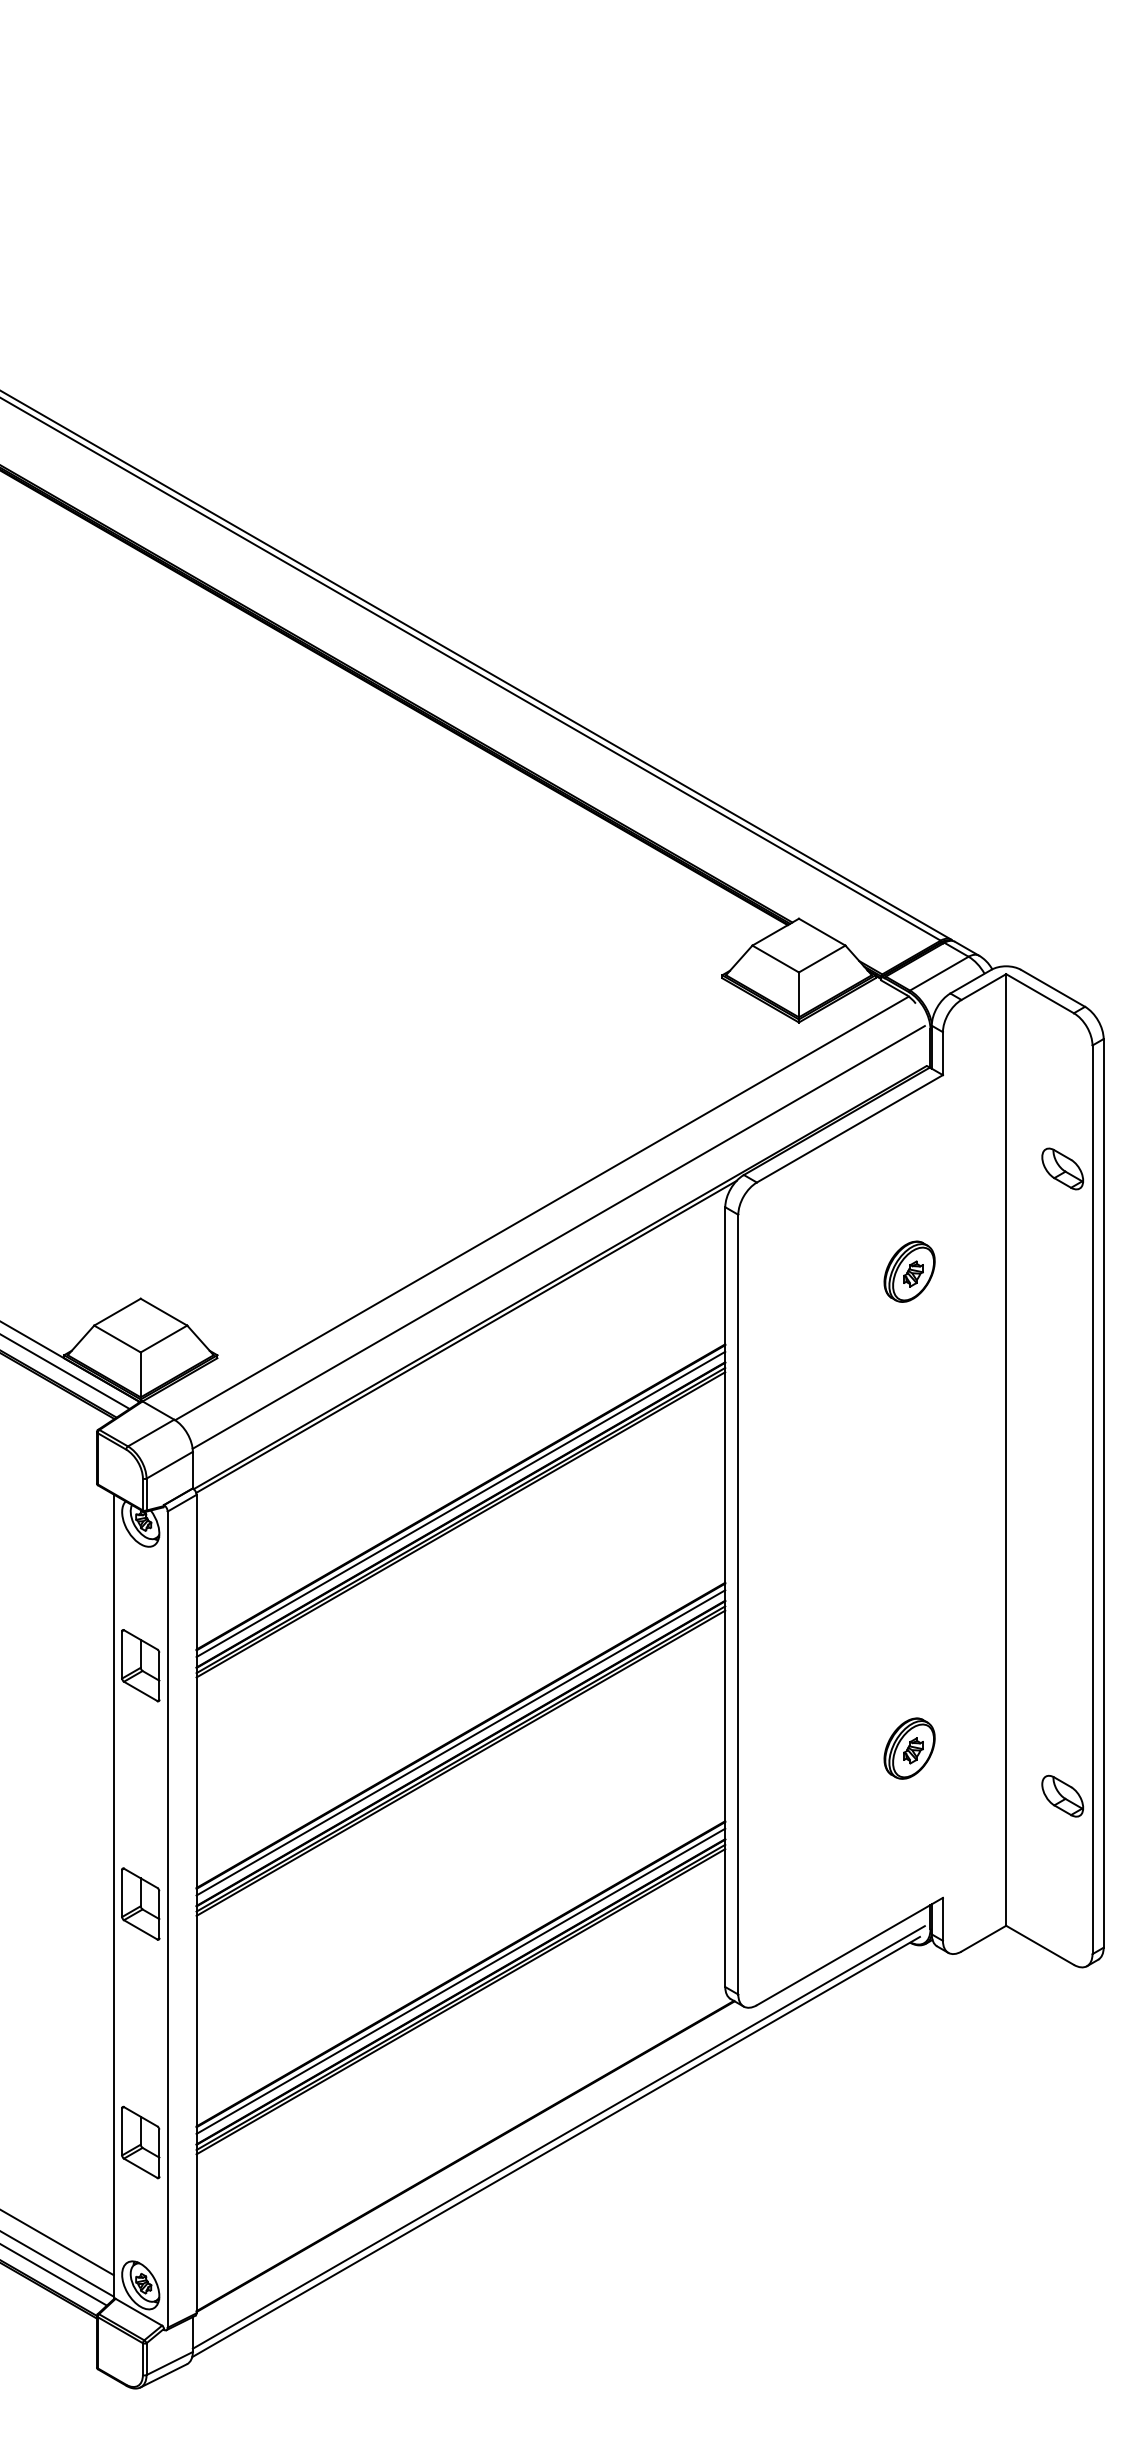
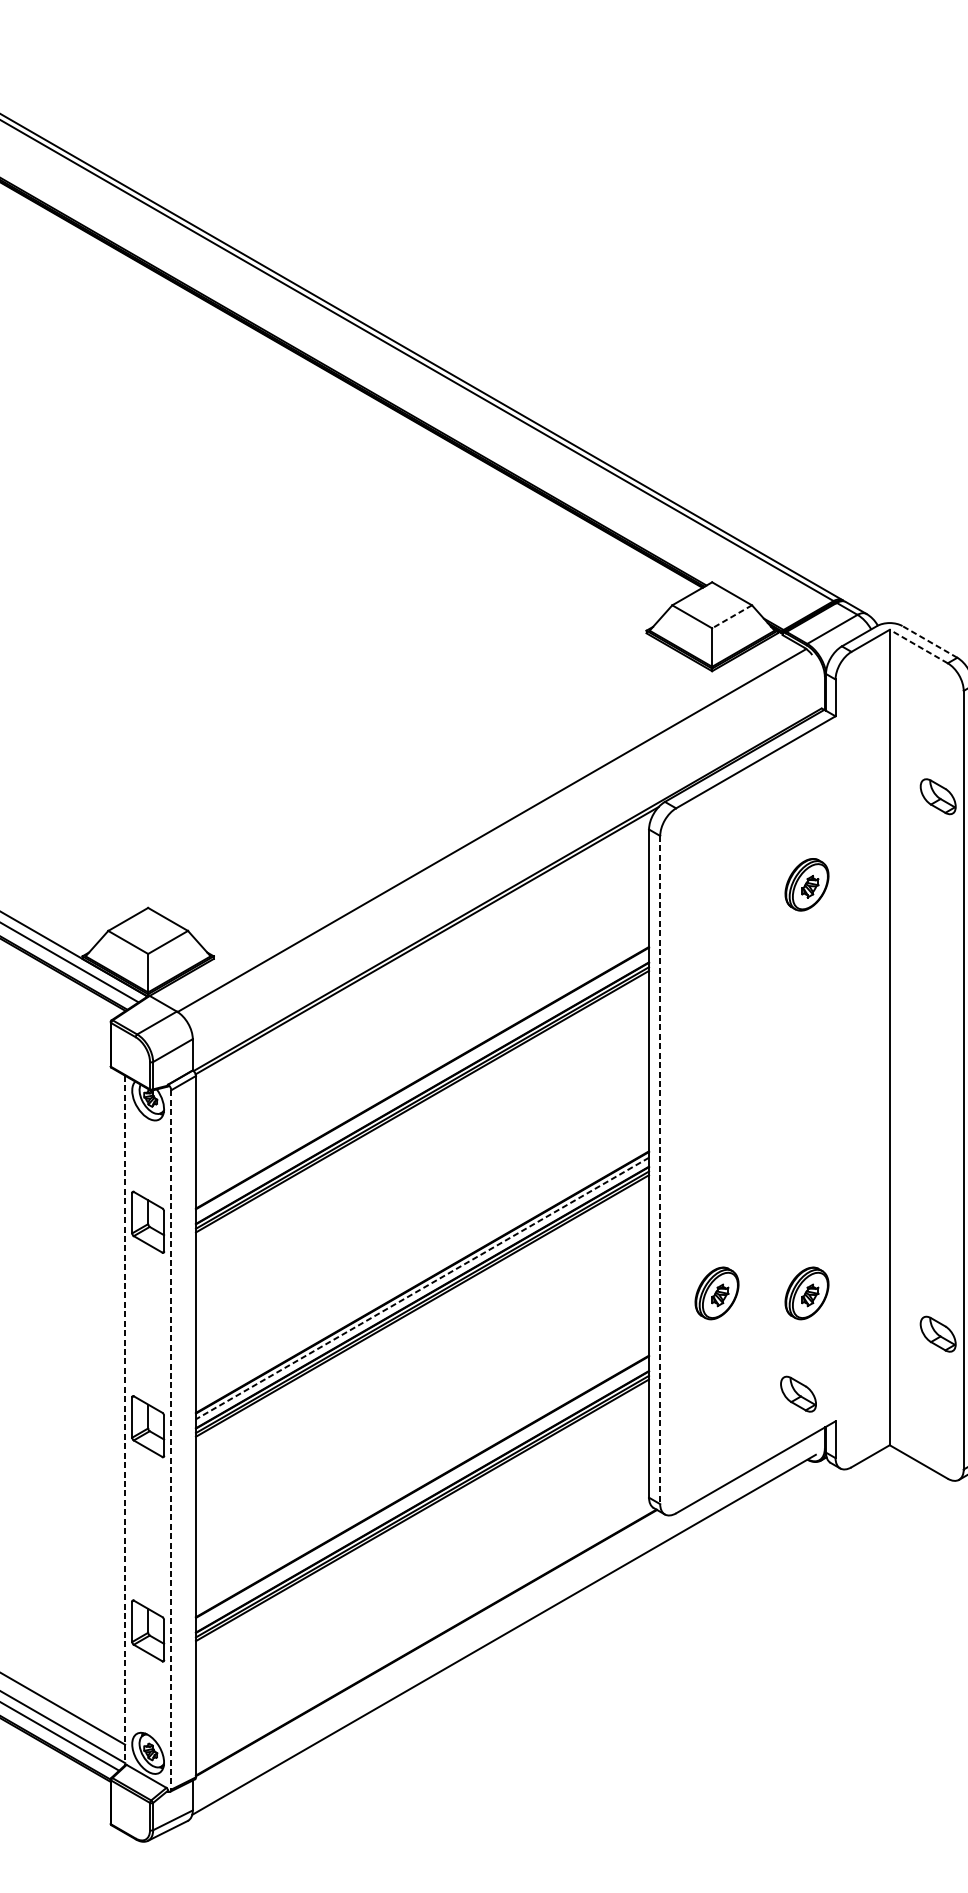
line: (822, 959) -> (732, 617), solid -> dashed
line: (1053, 988) -> (930, 642), solid -> dashed
line: (1039, 993) -> (918, 646), solid -> dashed
line: (558, 1237) -> (506, 855), removed
line: (460, 1504) -> (422, 1084), removed
line: (738, 1604) -> (660, 1169), solid -> dashed
line: (460, 1743) -> (422, 1289), solid -> dashed
part: (804, 1748) -> (716, 1293), added
part: (899, 1865) -> (798, 1393), added
line: (113, 1897) -> (124, 1420), solid -> dashed
line: (167, 1920) -> (171, 1440), solid -> dashed
line: (460, 1980) -> (422, 1492), removed
line: (558, 2137) -> (506, 1626), removed

